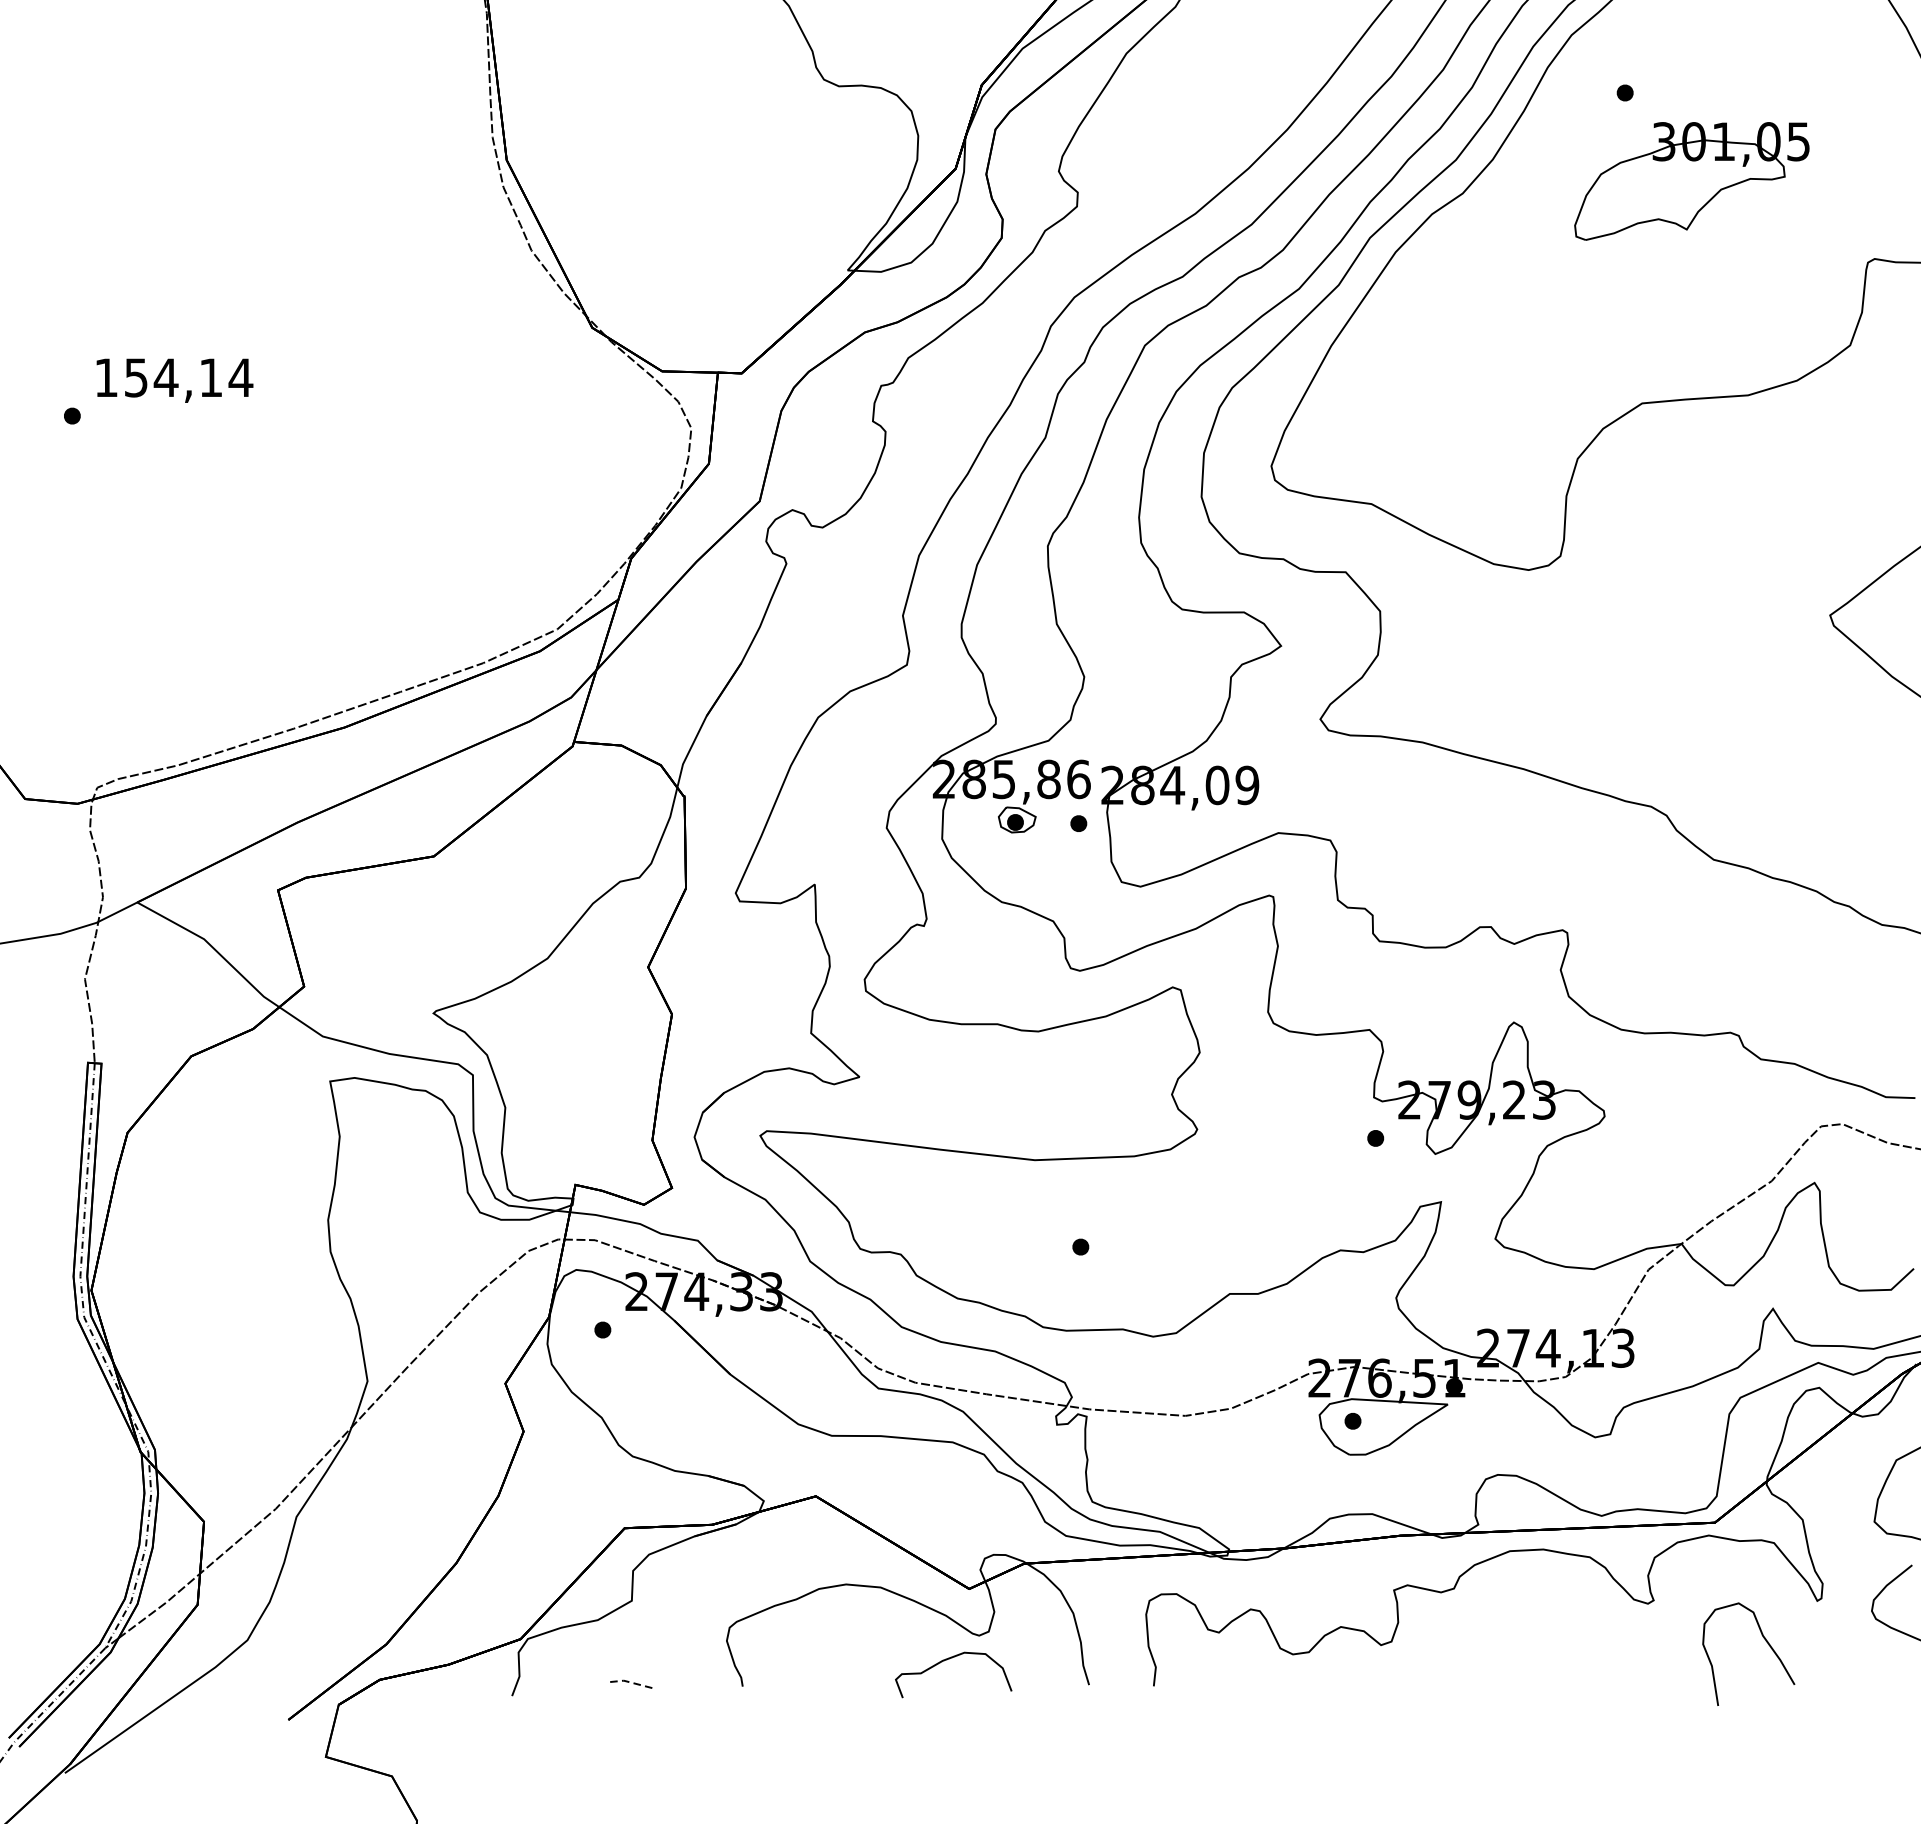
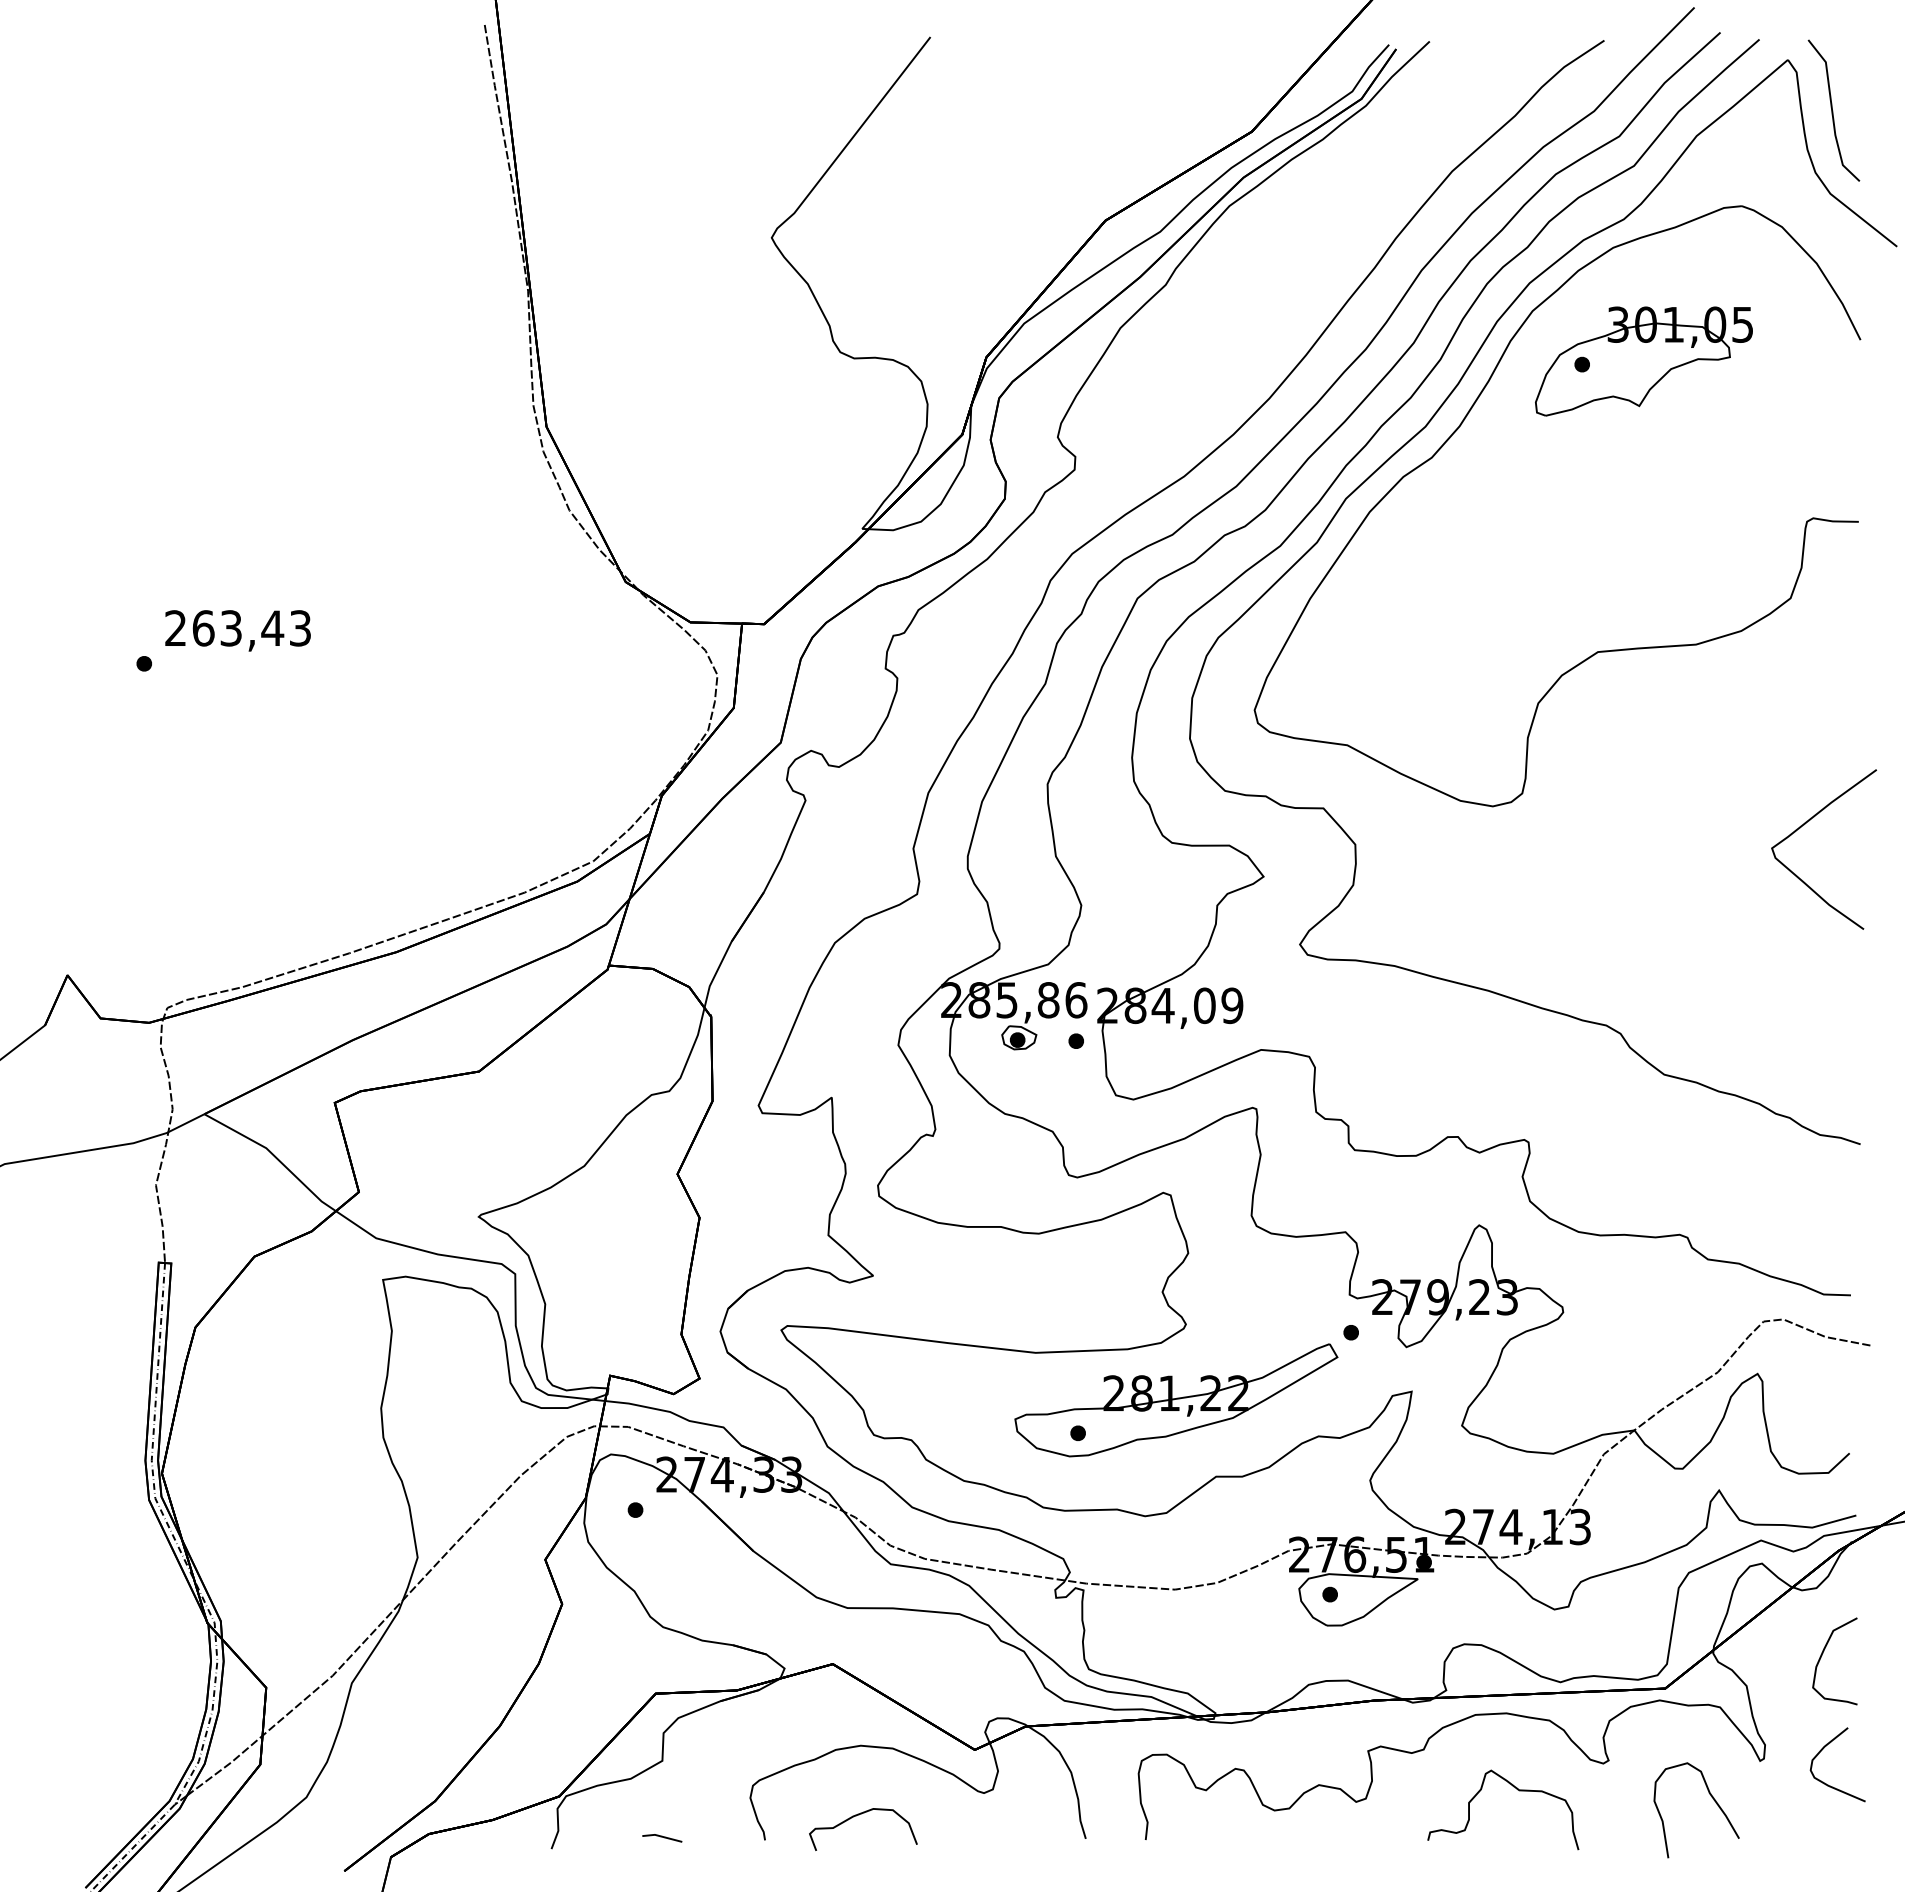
part: (1691, 181) -> (1643, 361), moved
text: (174, 377) -> (238, 628), 154,14 -> 263,43
part: (1187, 1211) -> (1176, 1400), added
curve: (1555, 1632) -> (1517, 1790), added
curve: (949, 1659) -> (859, 1815), moved
line: (631, 1682) -> (662, 1836), dashed -> solid

